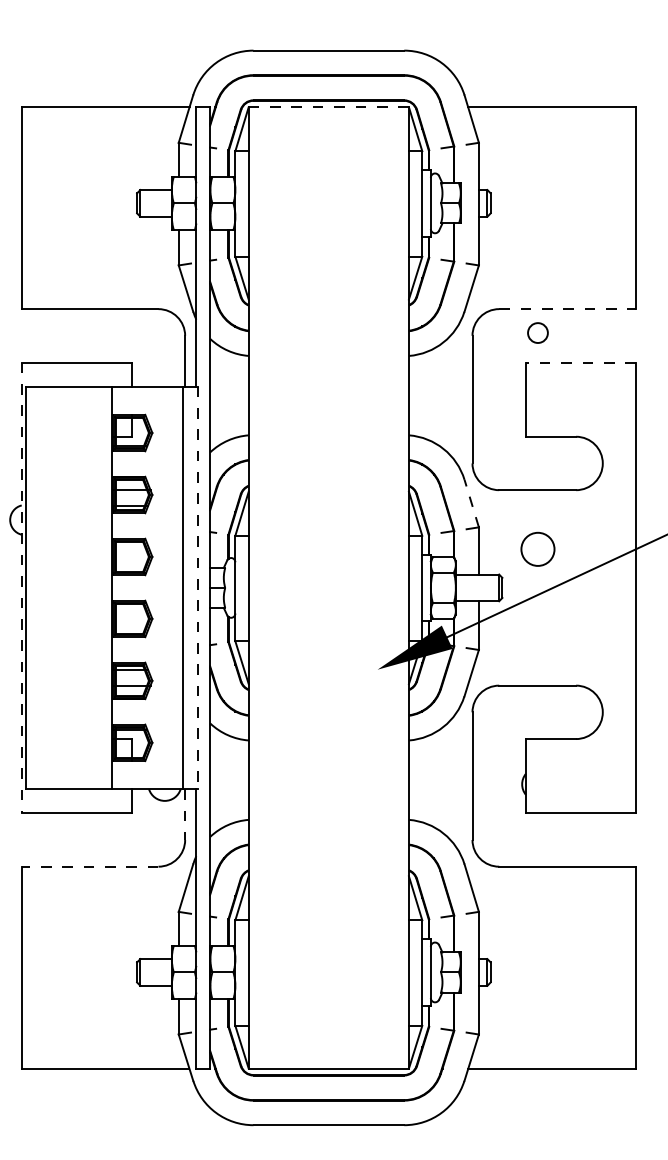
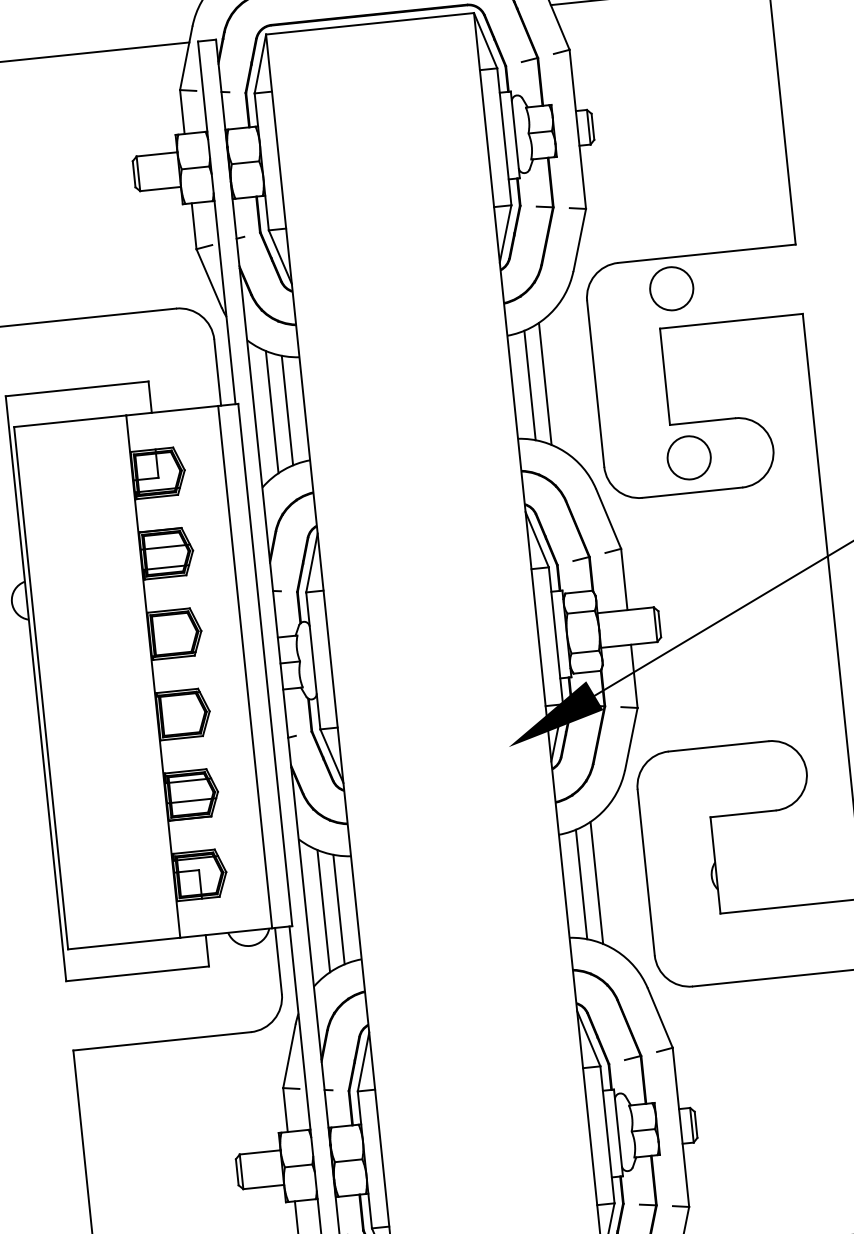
line: (328, 107) -> (369, 24), dashed -> solid
line: (568, 309) -> (708, 254), dashed -> solid
circle: (537, 332) -> (671, 288), size x1.67
line: (580, 362) -> (730, 321), dashed -> solid
line: (223, 395) -> (272, 411), added
line: (235, 395) -> (287, 410), added
line: (422, 395) -> (530, 385), added
line: (434, 395) -> (545, 383), added
line: (471, 503) -> (608, 518), dashed -> solid
circle: (537, 548) -> (688, 456), moved
line: (21, 588) -> (35, 689), dashed -> solid
line: (198, 588) -> (265, 665), dashed -> solid
line: (235, 779) -> (339, 908), added
line: (422, 779) -> (581, 883), added
line: (223, 780) -> (323, 911), added
line: (434, 780) -> (597, 883), added
line: (185, 815) -> (279, 962), dashed -> solid
line: (89, 866) -> (161, 1041), dashed -> solid

